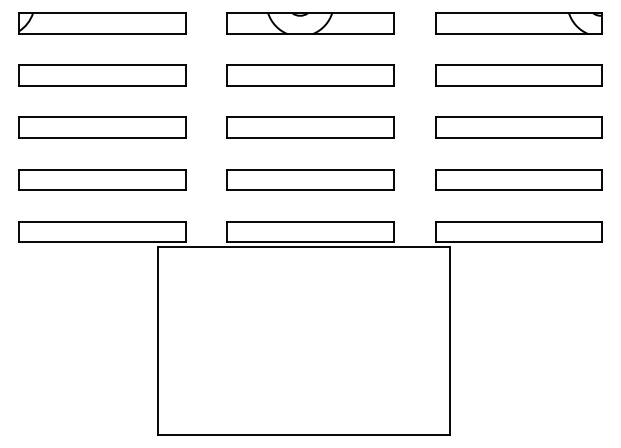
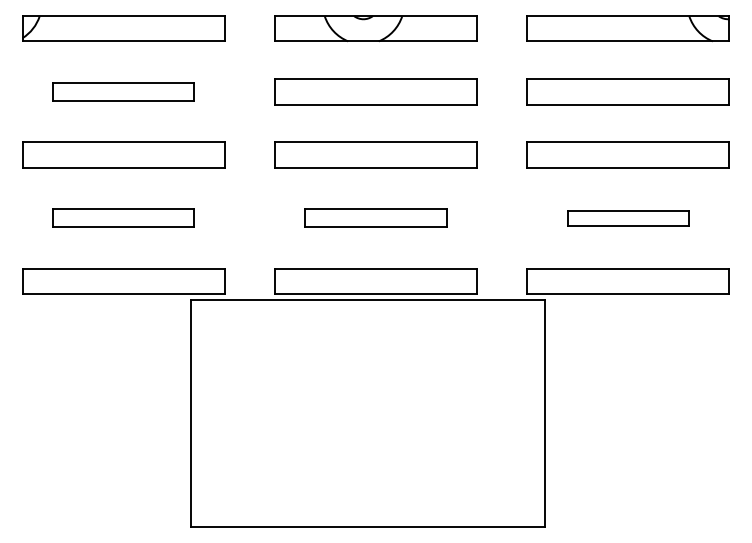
part: (102, 75) -> (123, 91), size x0.7
part: (102, 180) -> (123, 218), size x0.7
part: (310, 180) -> (375, 218), size x0.7
part: (518, 180) -> (627, 218), size x0.6

